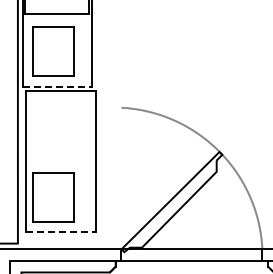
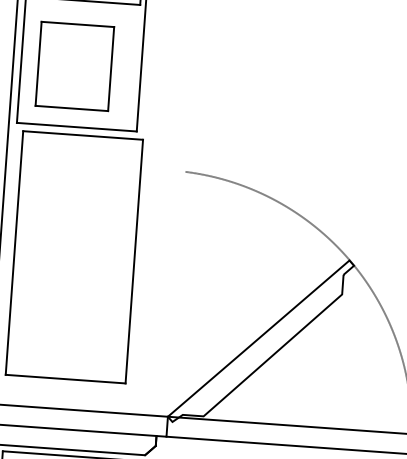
line: (57, 86) -> (77, 127), dashed -> solid
part: (53, 197) -> (56, 318), removed
line: (61, 231) -> (66, 378), dashed -> solid

